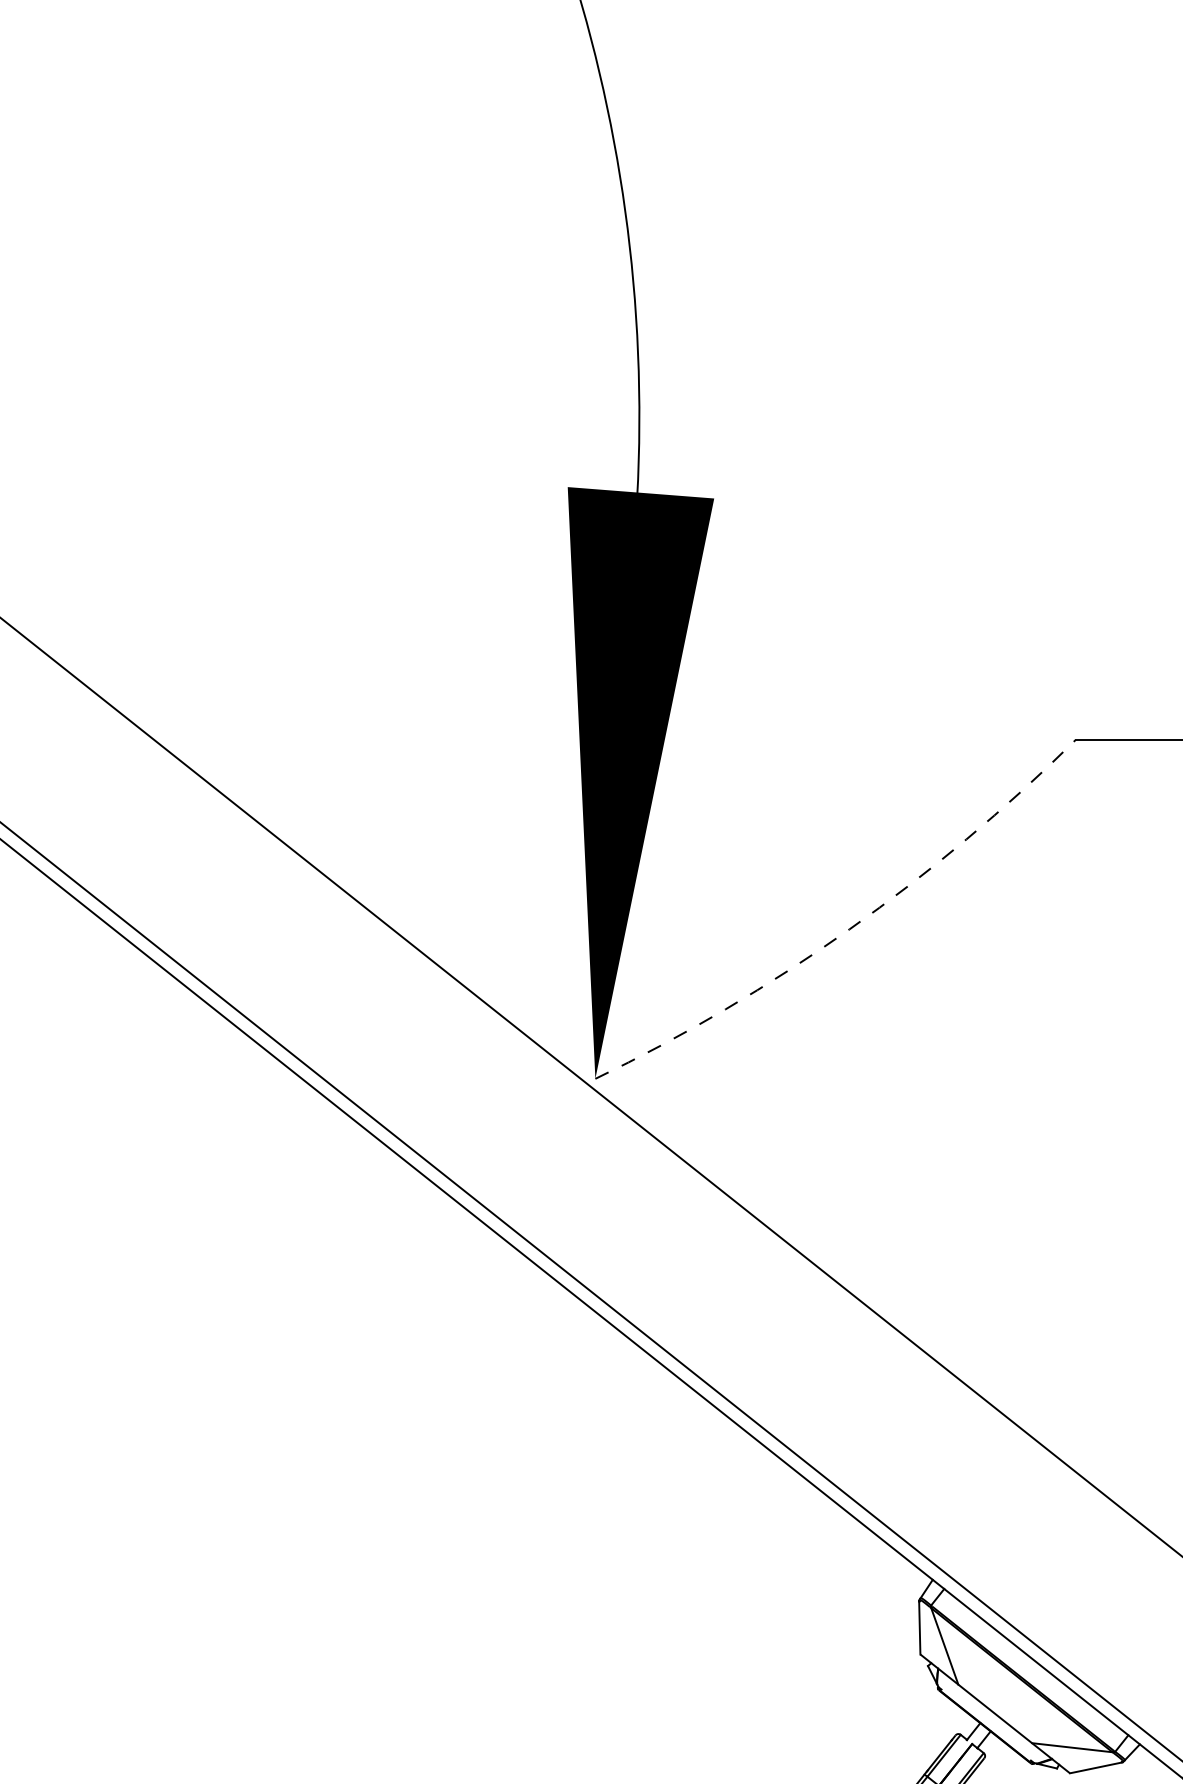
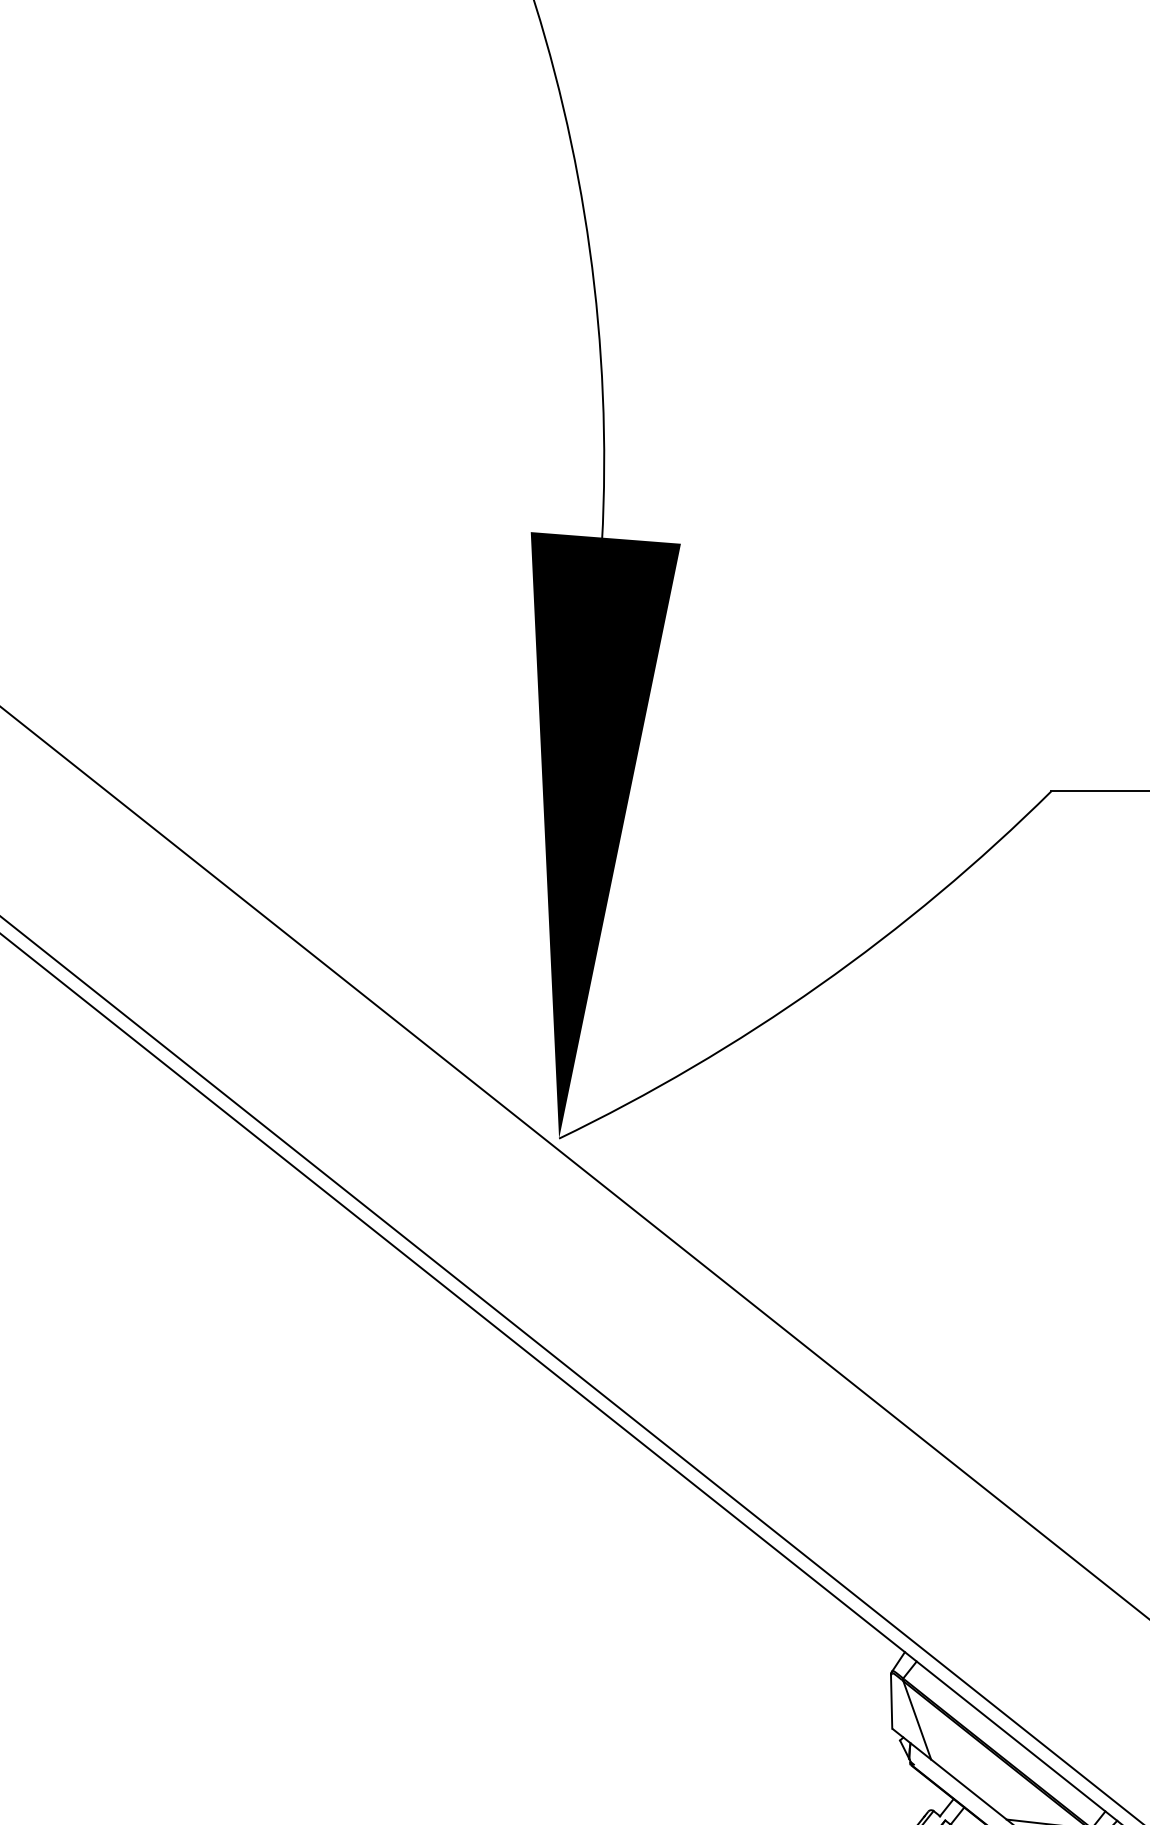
arc: (849, 929) -> (819, 985), dashed -> solid

